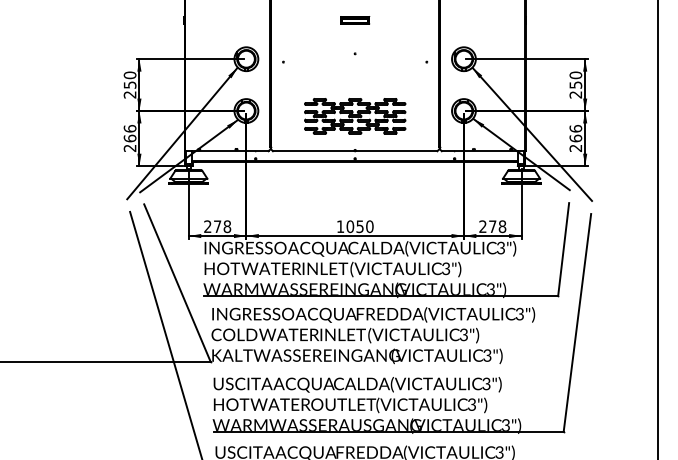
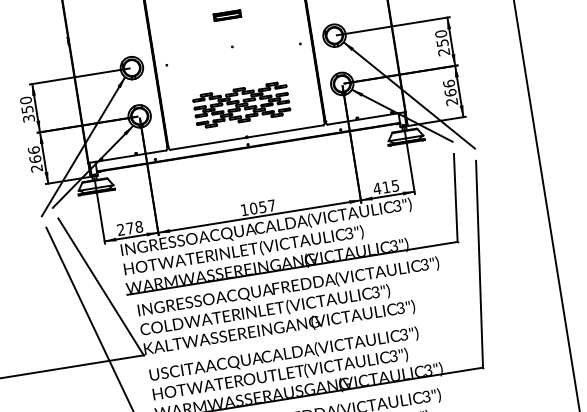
text: (130, 94) -> (29, 118), 250 -> 350
text: (369, 226) -> (271, 205), 1050 -> 1057
text: (492, 226) -> (386, 187), 278 -> 415

